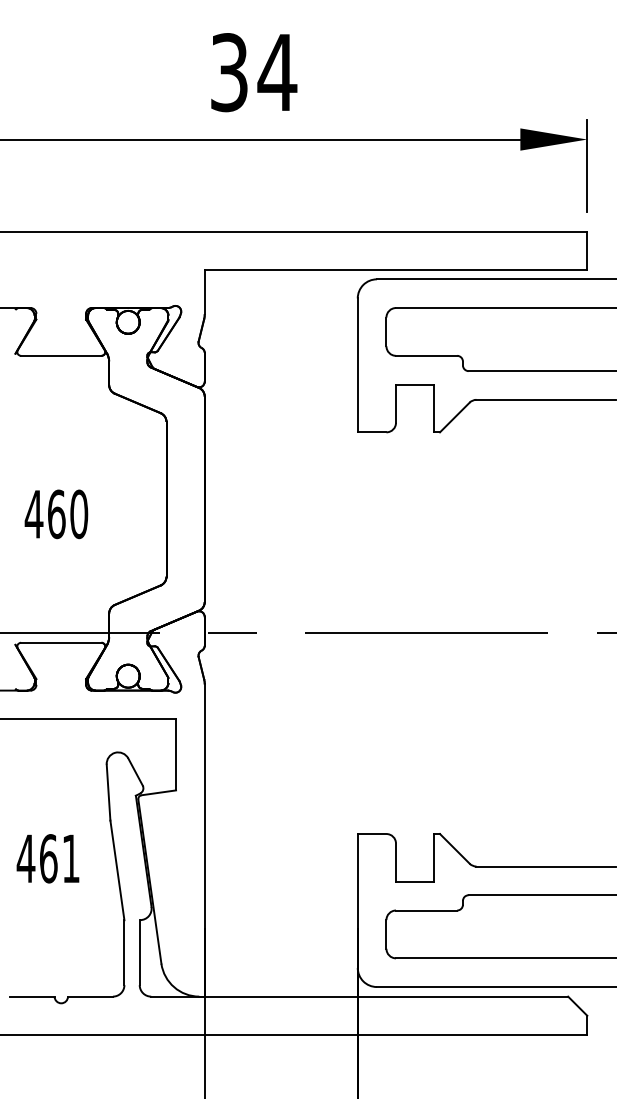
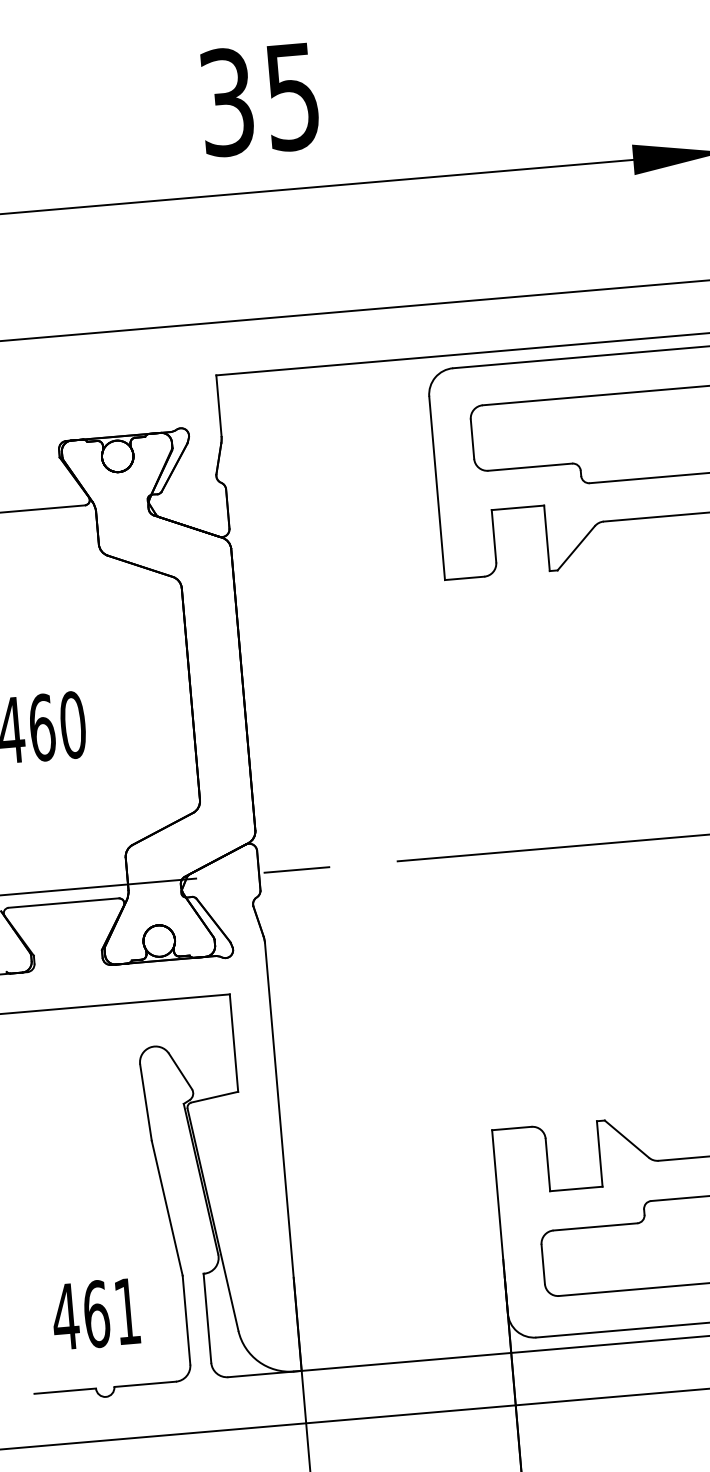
text: (277, 73) -> (292, 97), 34 -> 35
text: (47, 858) -> (95, 1313), moved

